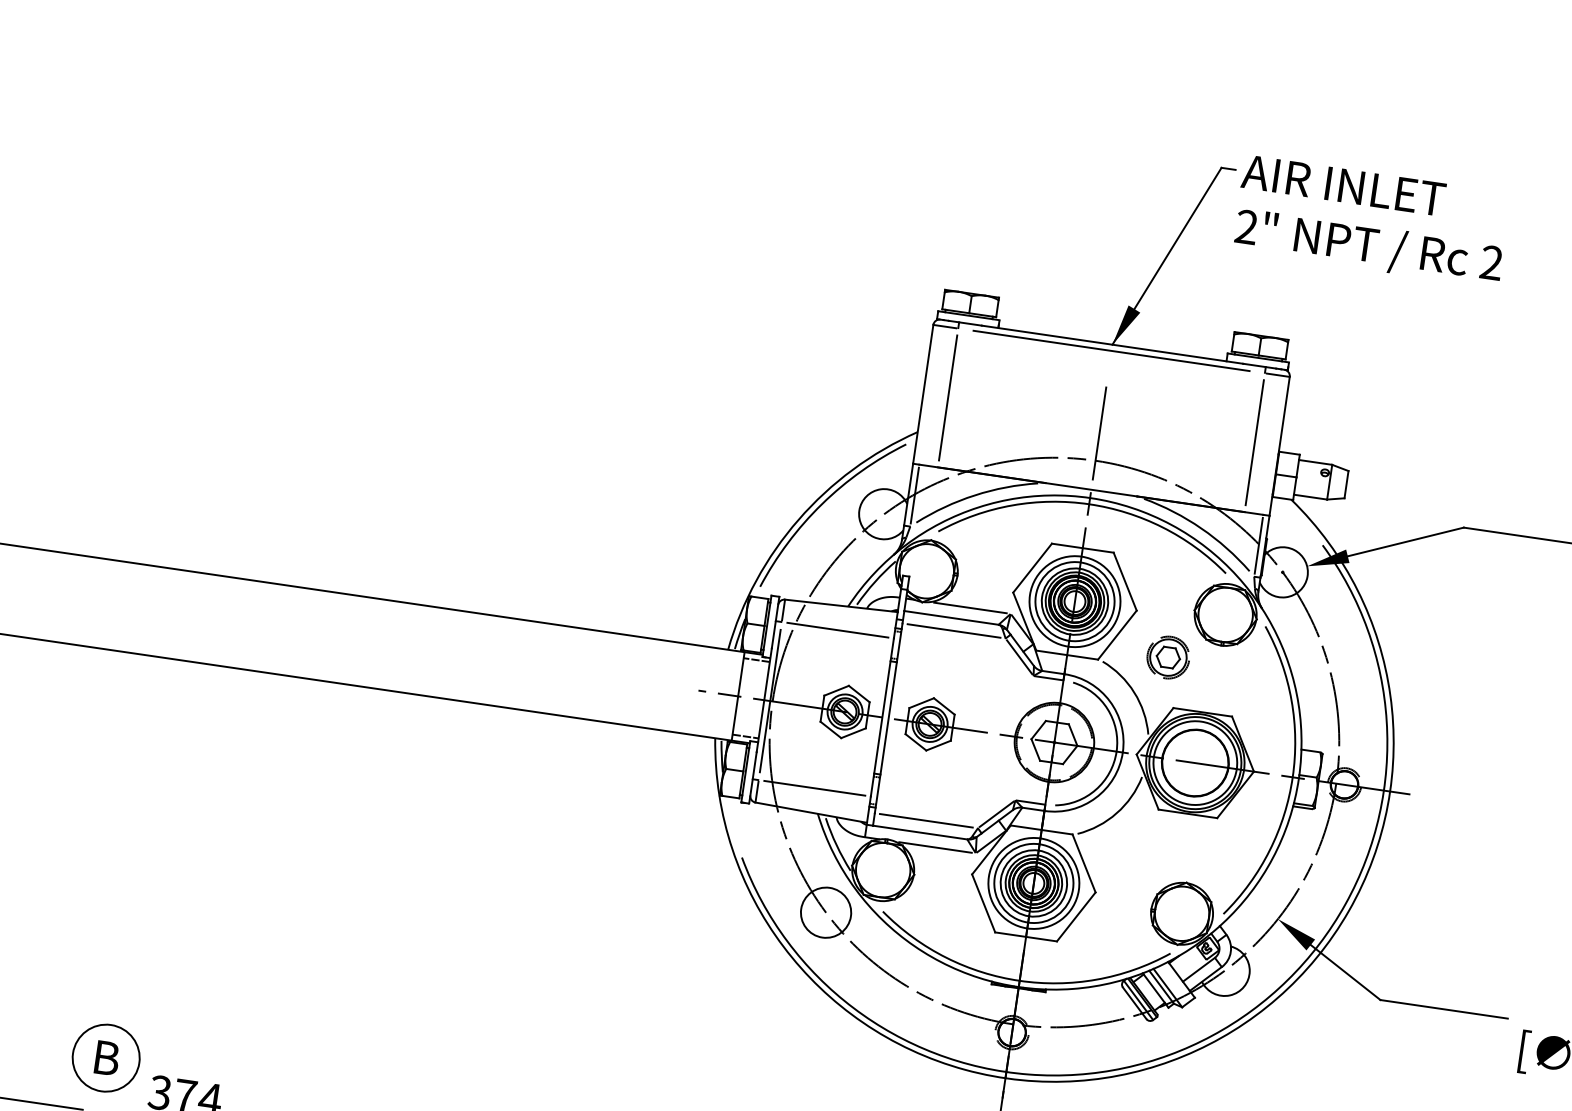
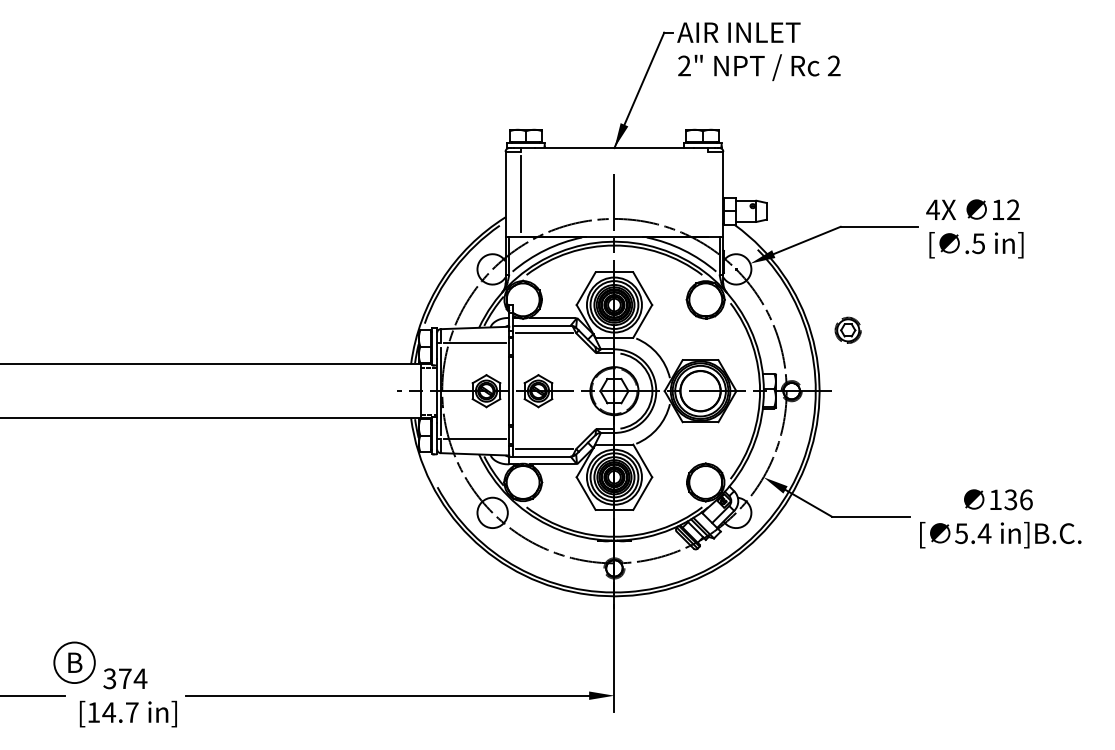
line: (1111, 350) -> (614, 151), removed
line: (1255, 443) -> (708, 194), removed
part: (1167, 655) -> (847, 329), moved

